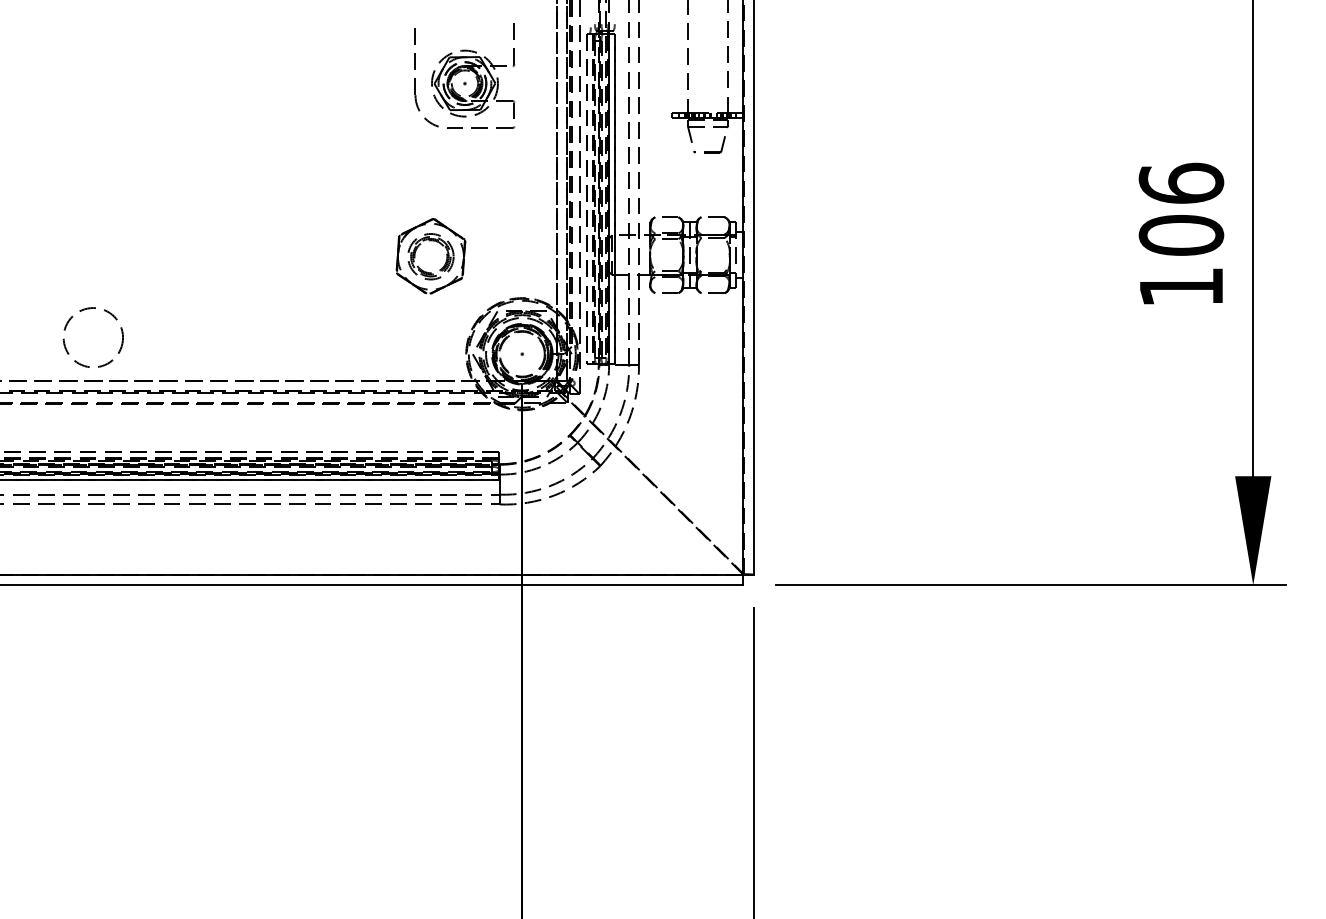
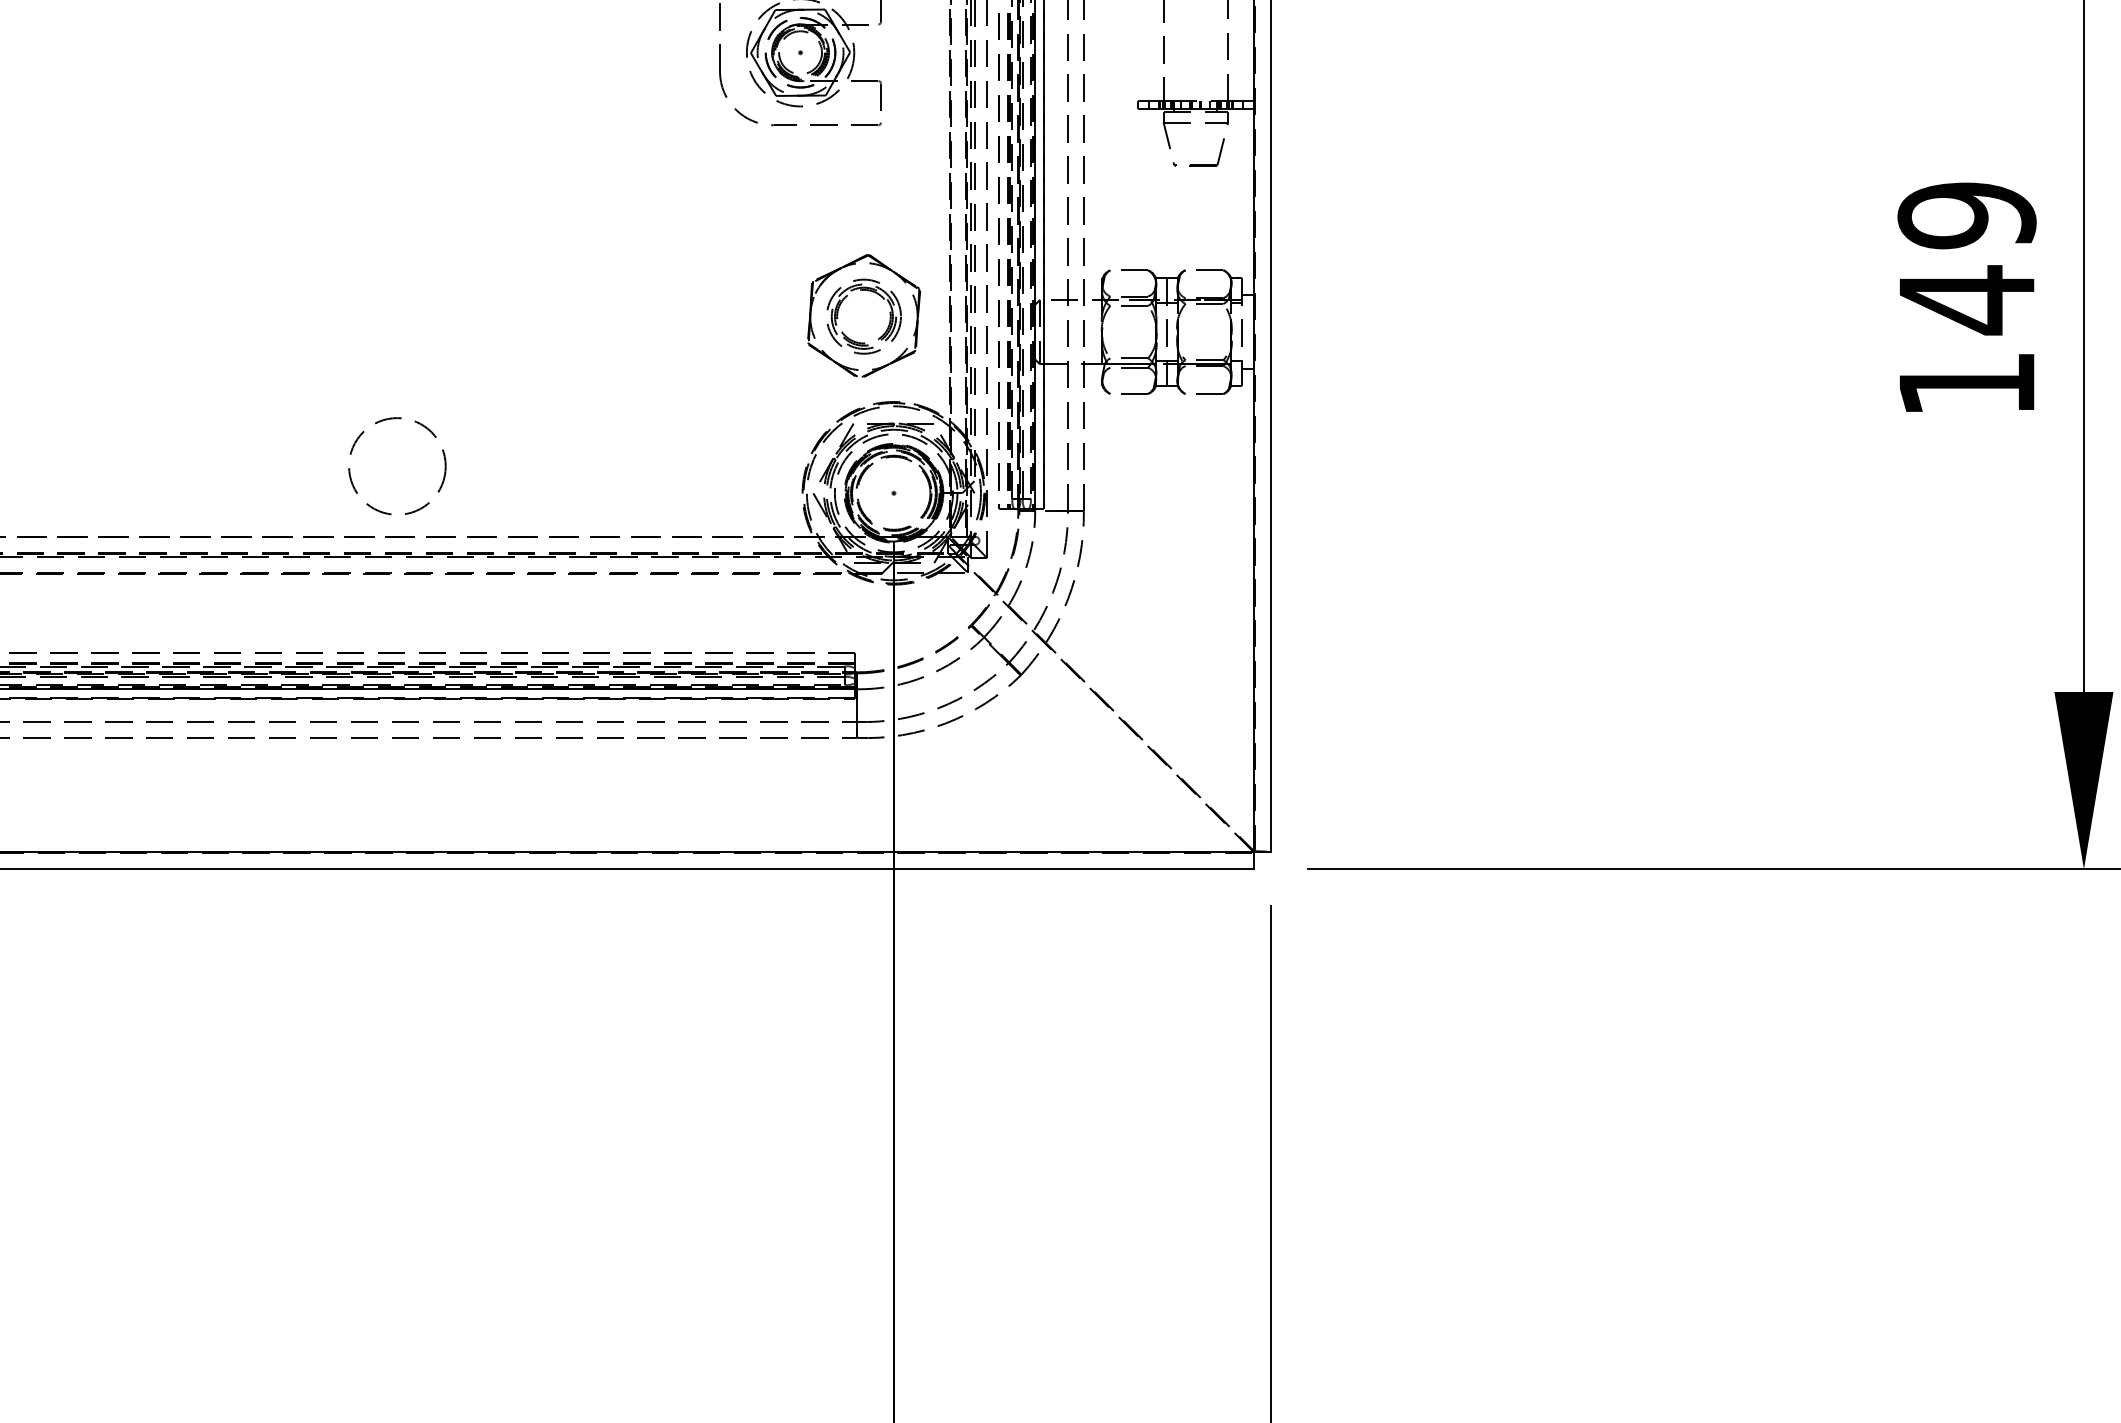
text: (1181, 209) -> (1967, 257), 106 -> 149
part: (417, 249) -> (842, 304), moved
circle: (92, 337) -> (396, 466), moved

